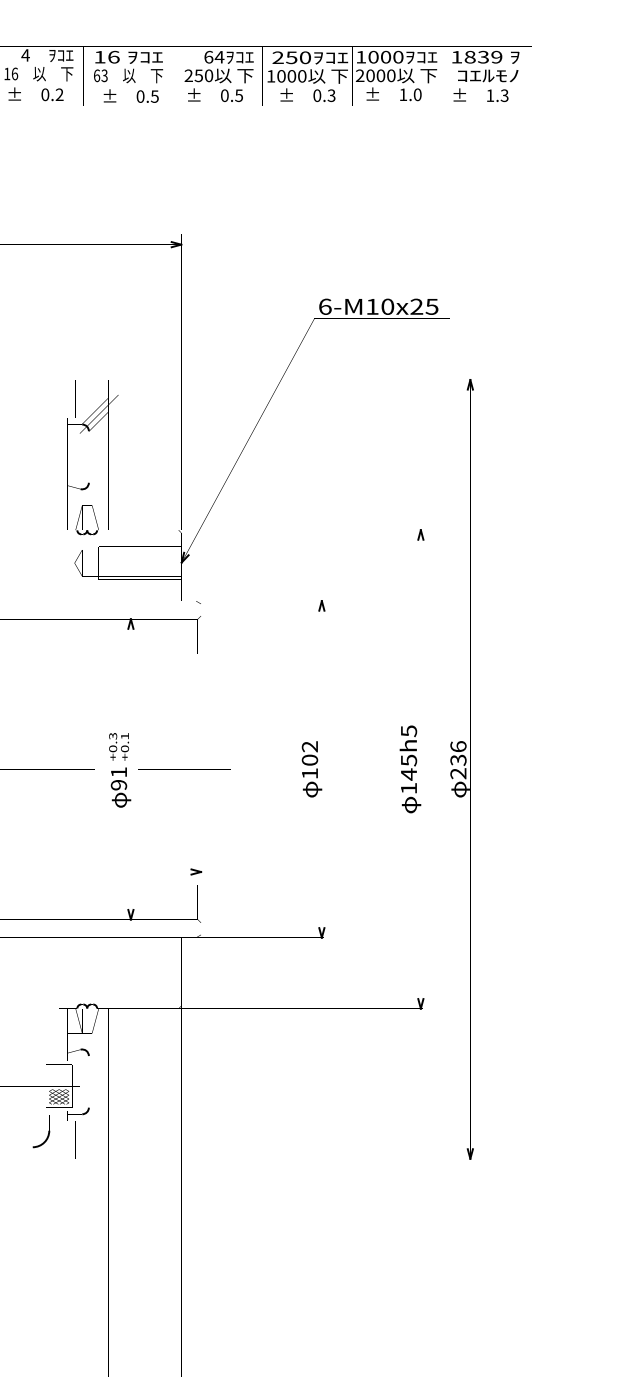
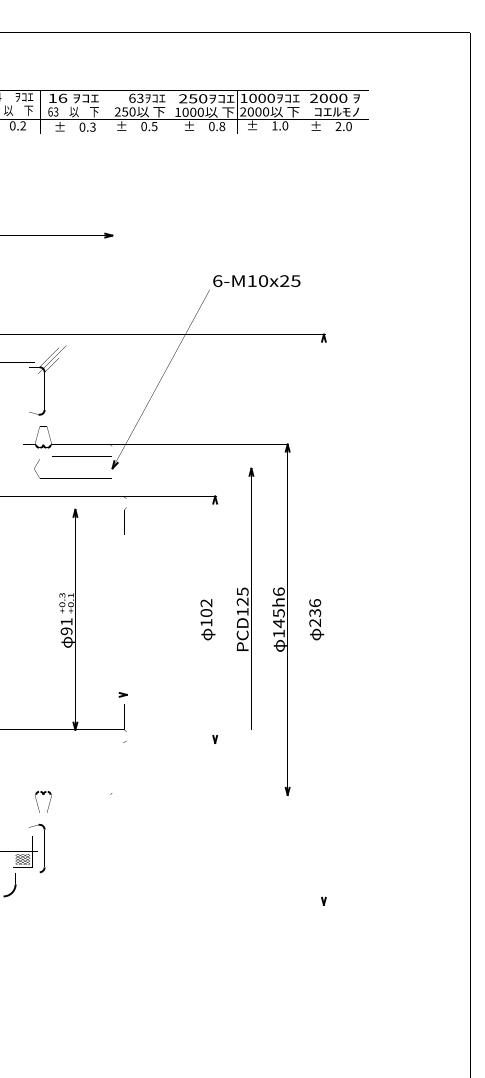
text: (218, 56) -> (139, 97), 64 -> 63
text: (476, 56) -> (328, 97), 1839 -> 2000
text: (497, 94) -> (343, 125), 1.3 -> 2.0
text: (154, 95) -> (92, 126), 0.5 -> 0.3
text: (331, 95) -> (222, 126), 0.3 -> 0.8
text: (408, 730) -> (278, 591), 145h5 -> 145h6
part: (363, 740) -> (245, 598), added

